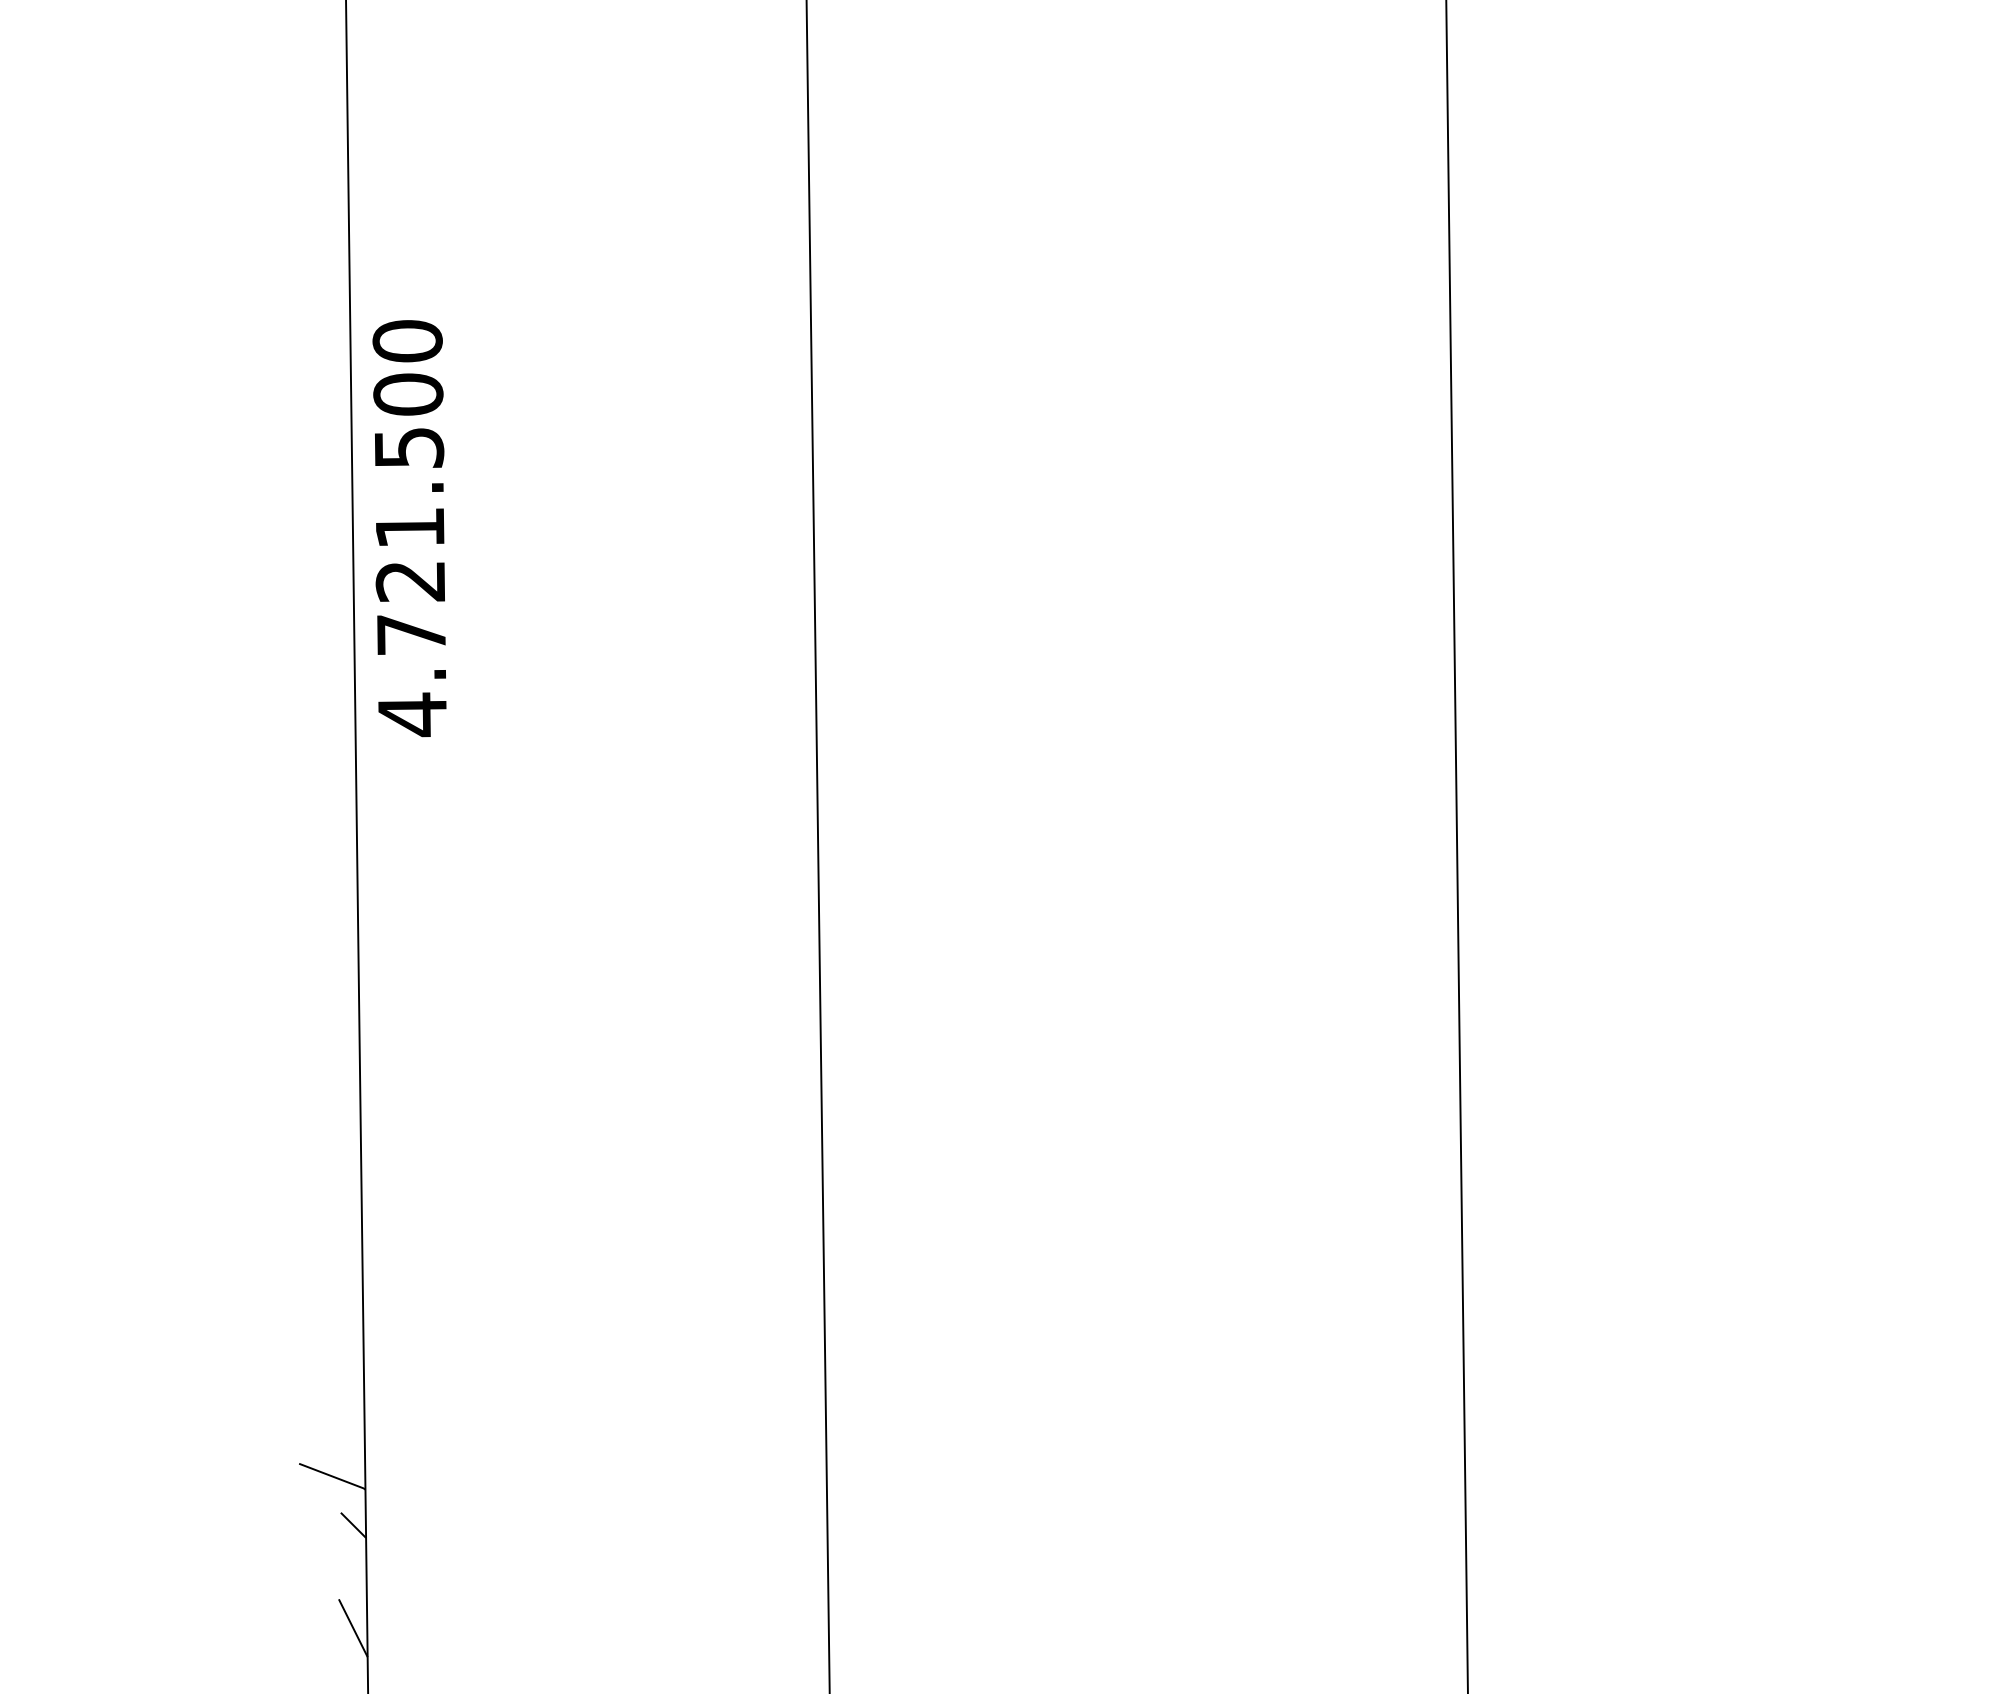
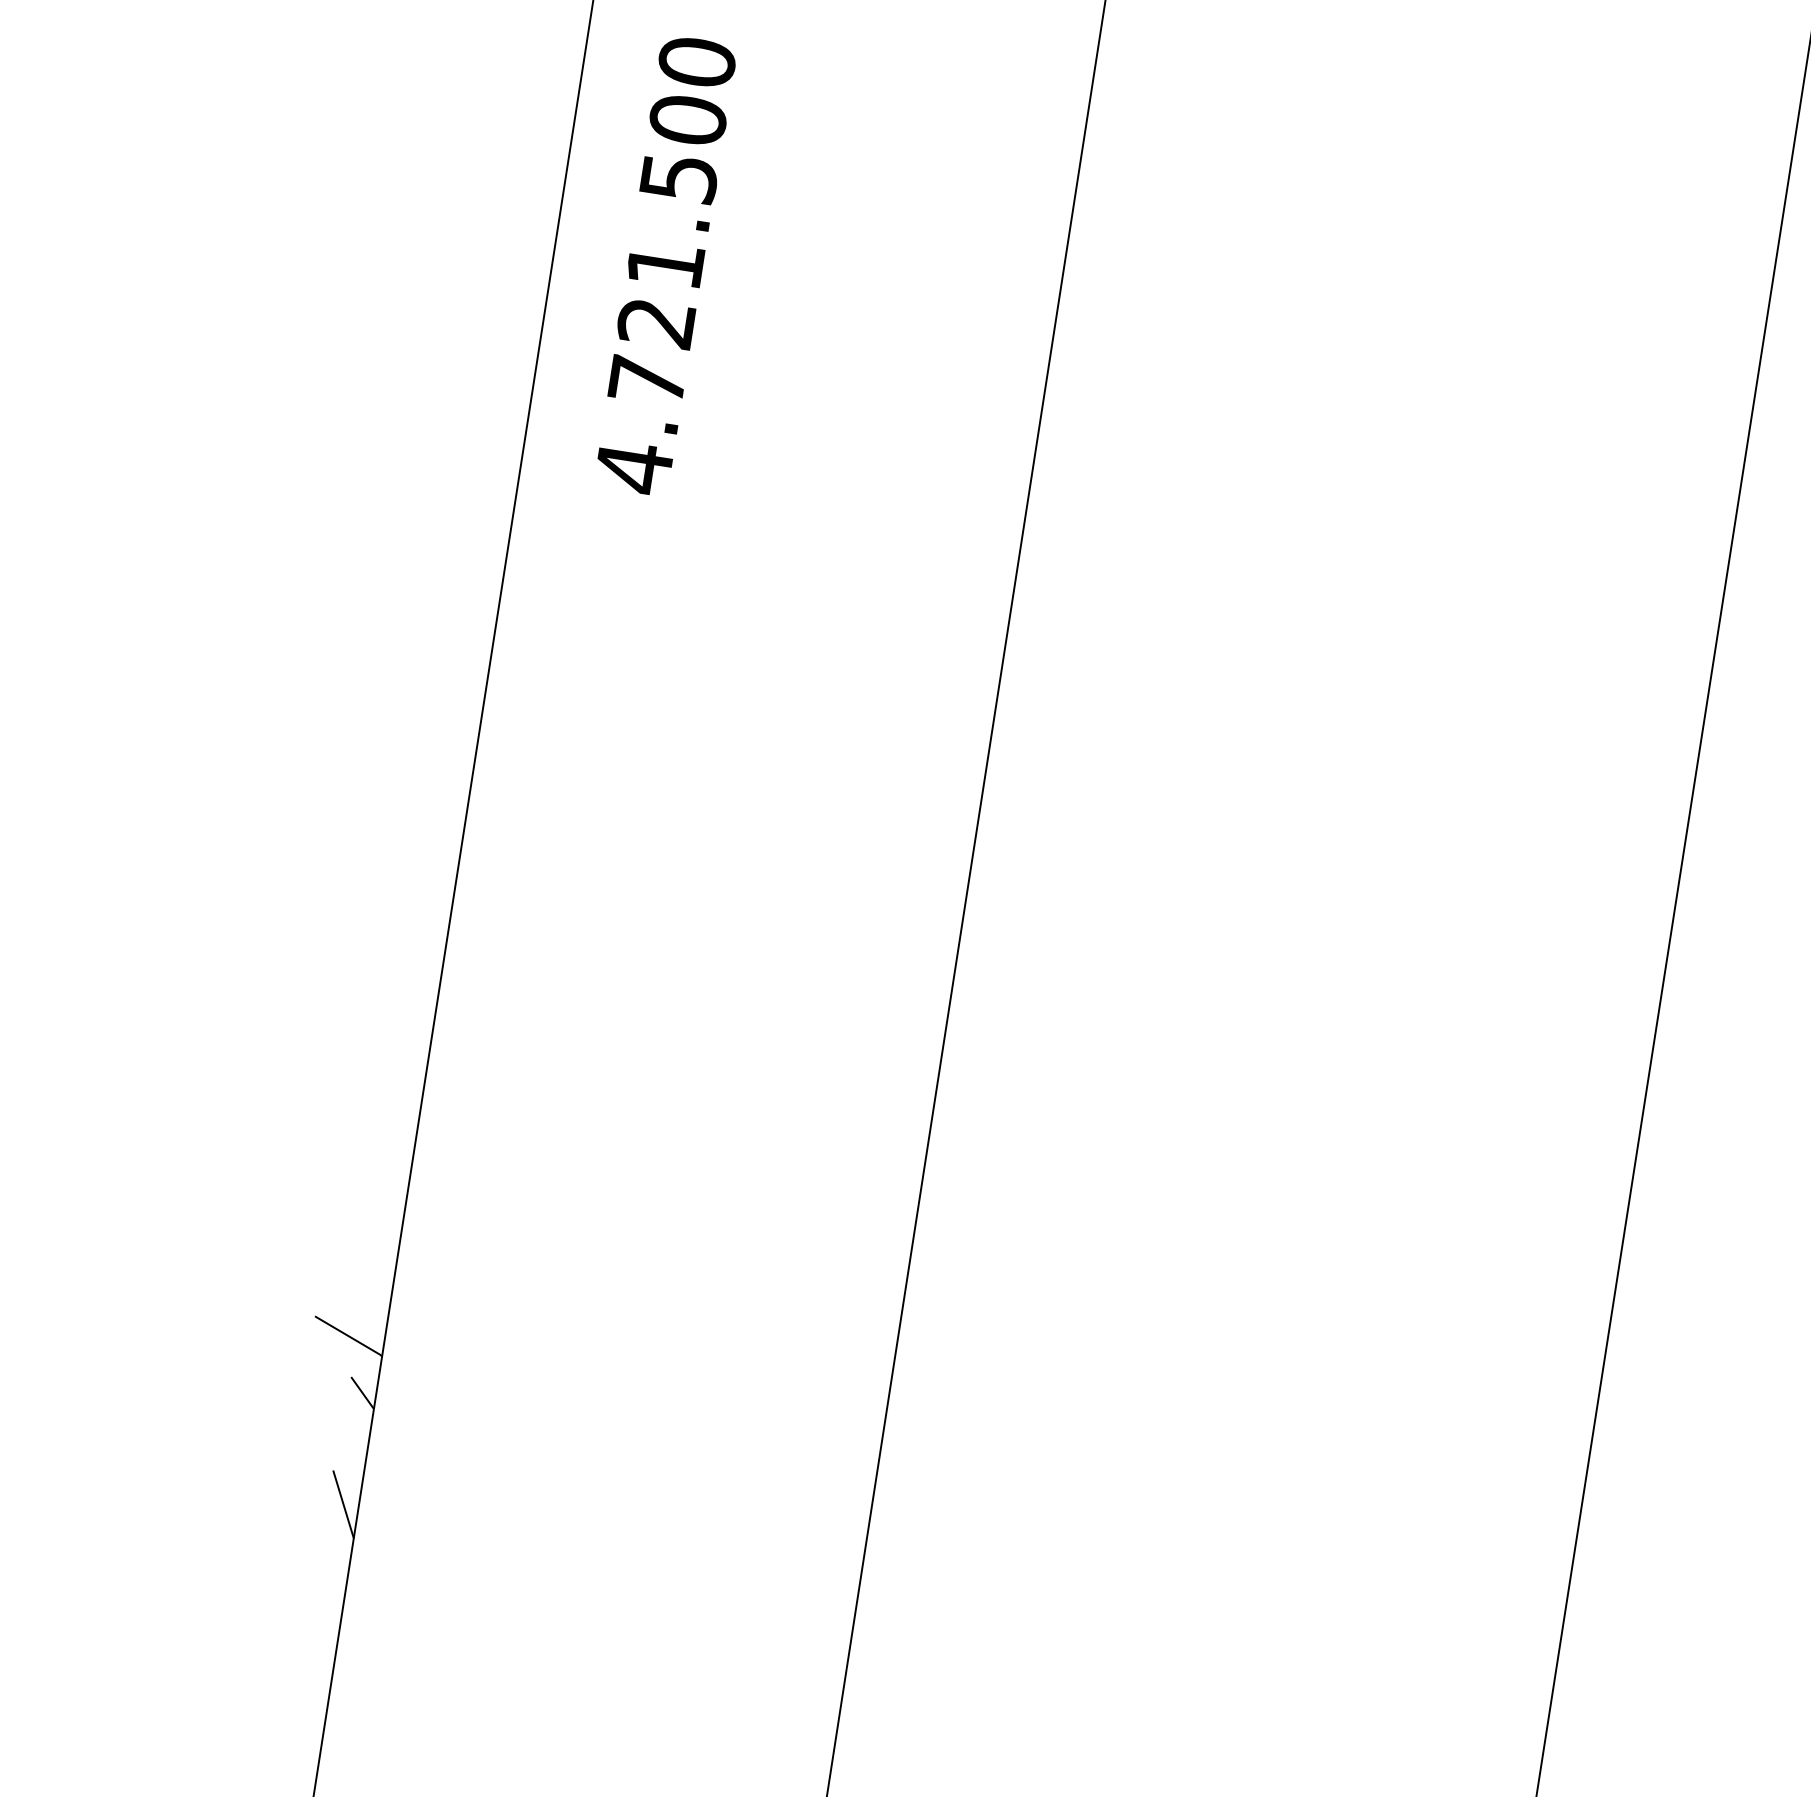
text: (409, 528) -> (664, 265), moved

